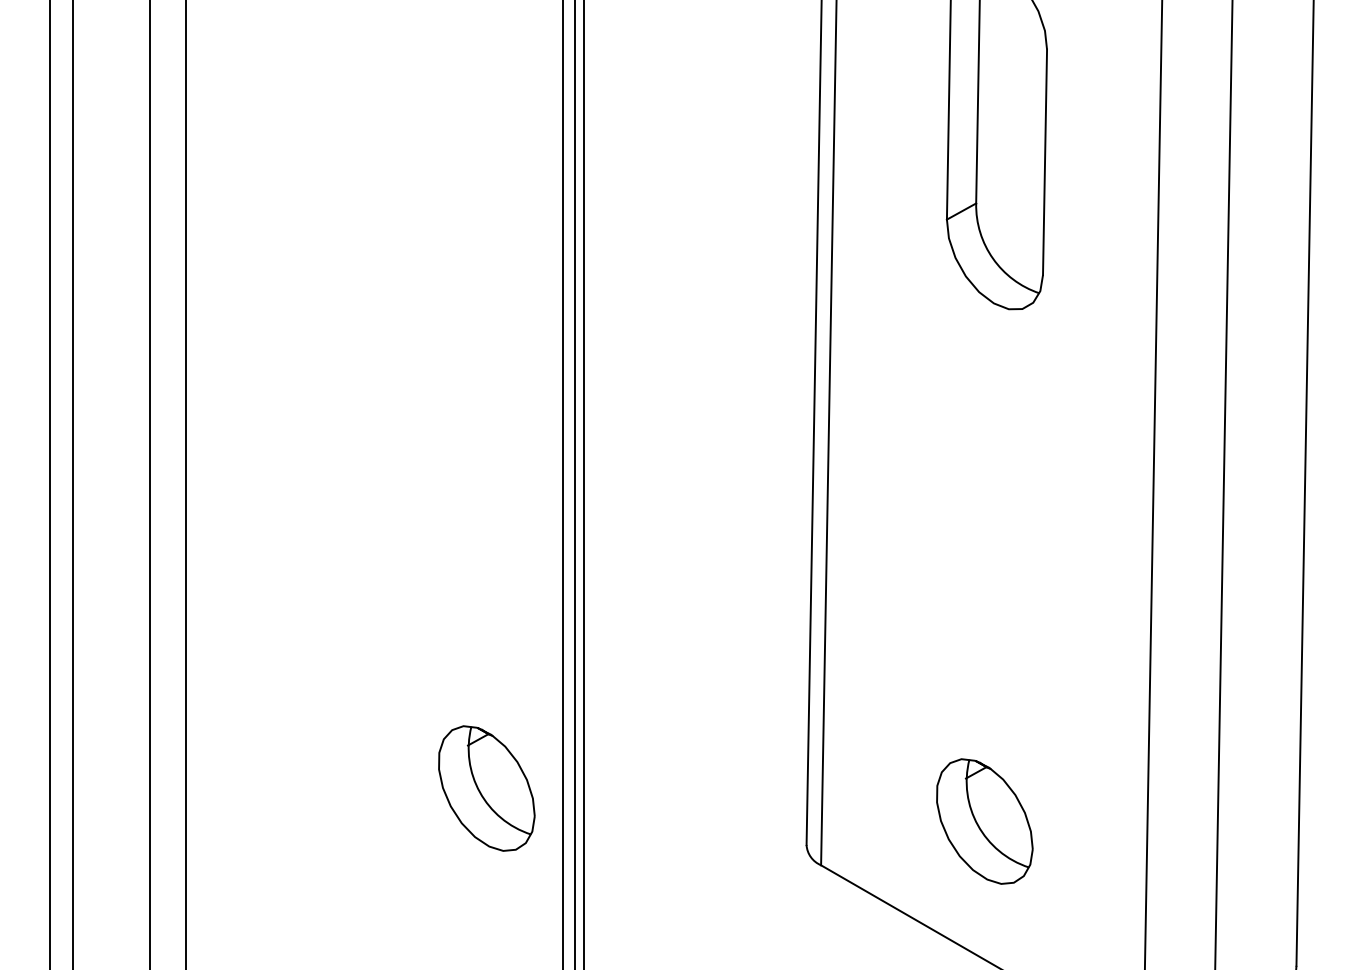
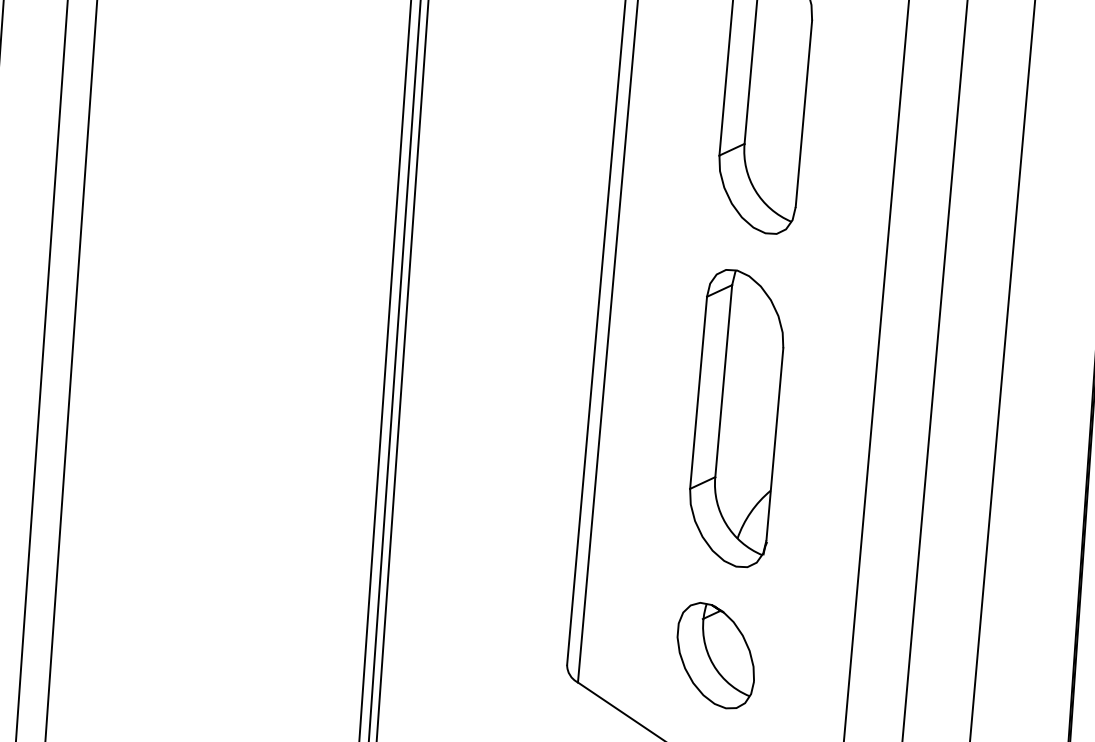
part: (989, 534) -> (736, 418), added
part: (486, 788) -> (305, 599), removed

